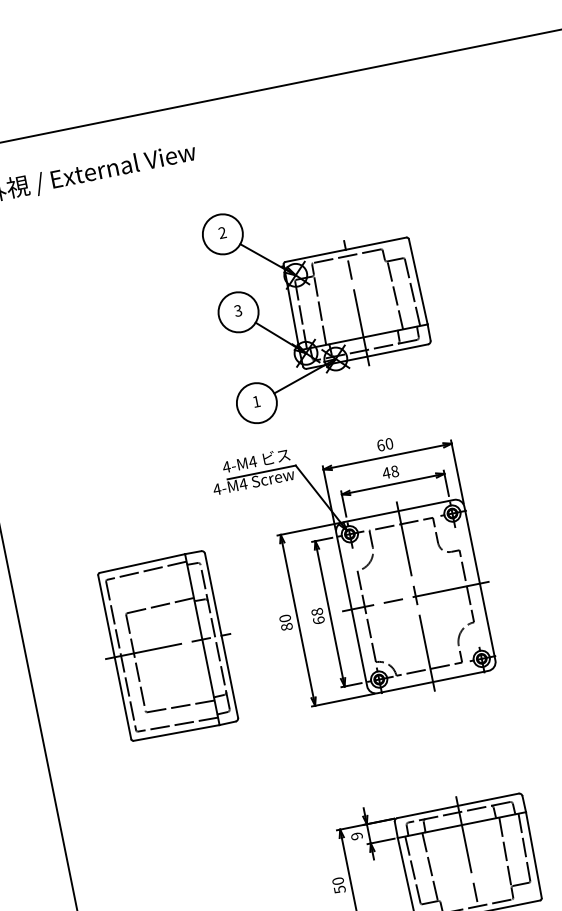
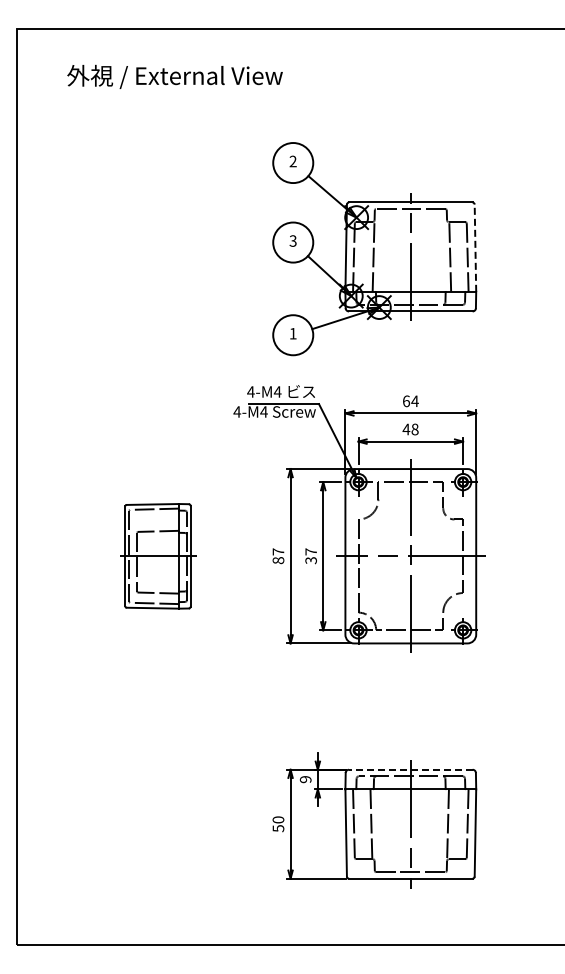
line: (418, 282) -> (475, 248), solid -> dashed
text: (388, 444) -> (414, 401), 60 -> 64
text: (317, 616) -> (310, 556), 68 -> 37
text: (285, 618) -> (278, 551), 80 -> 87
part: (167, 646) -> (157, 556), size x0.6
line: (457, 805) -> (410, 769), solid -> dashed

